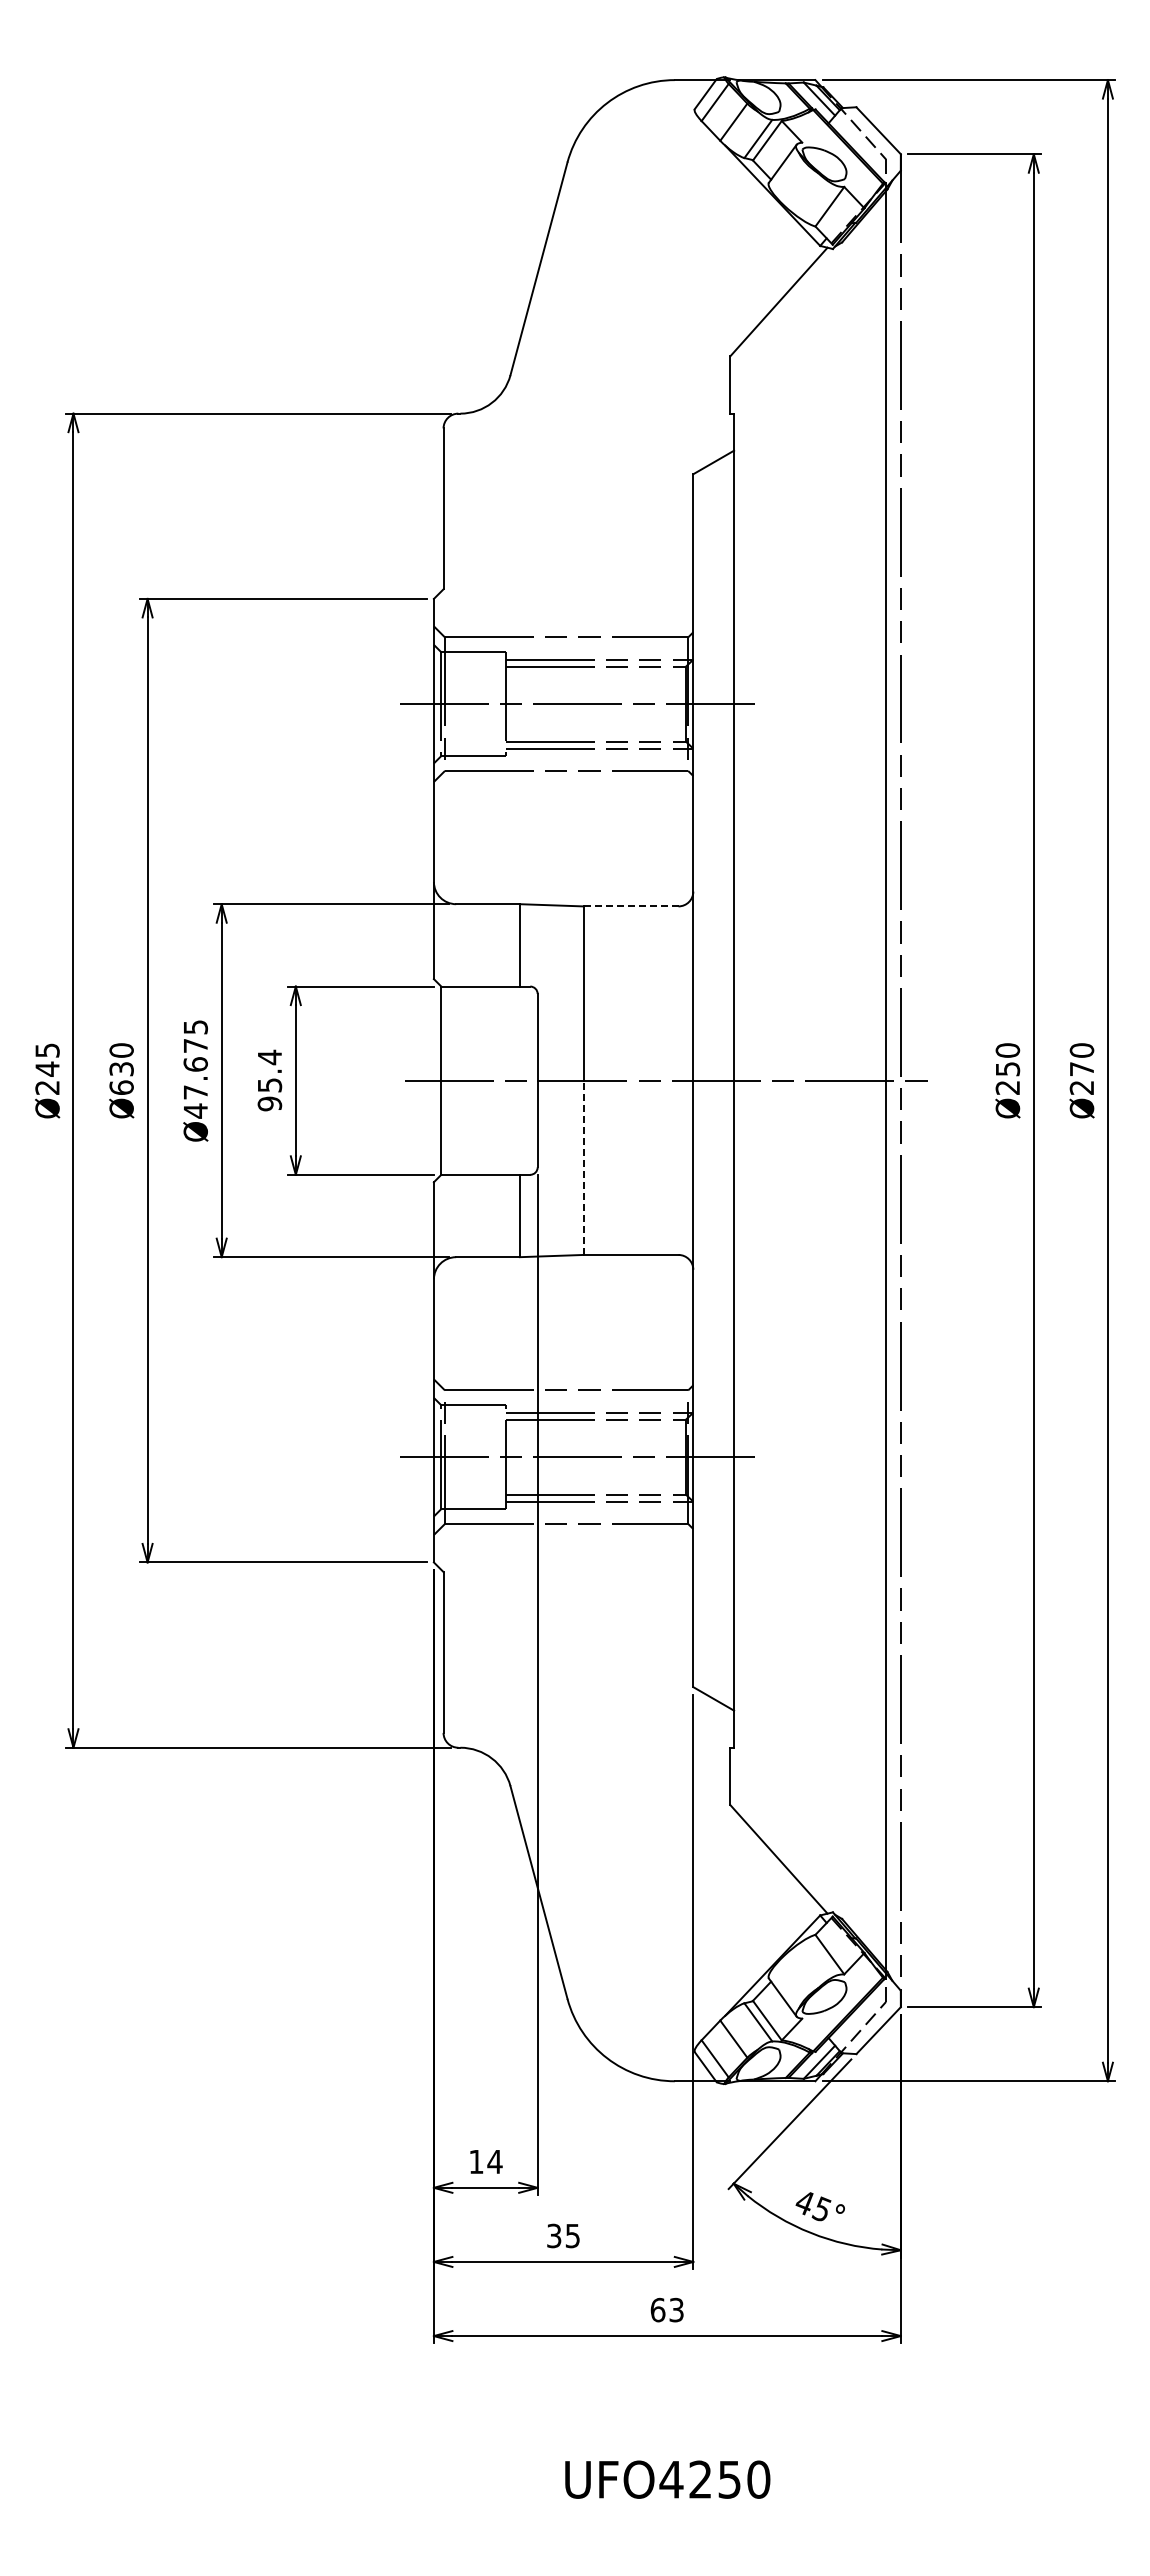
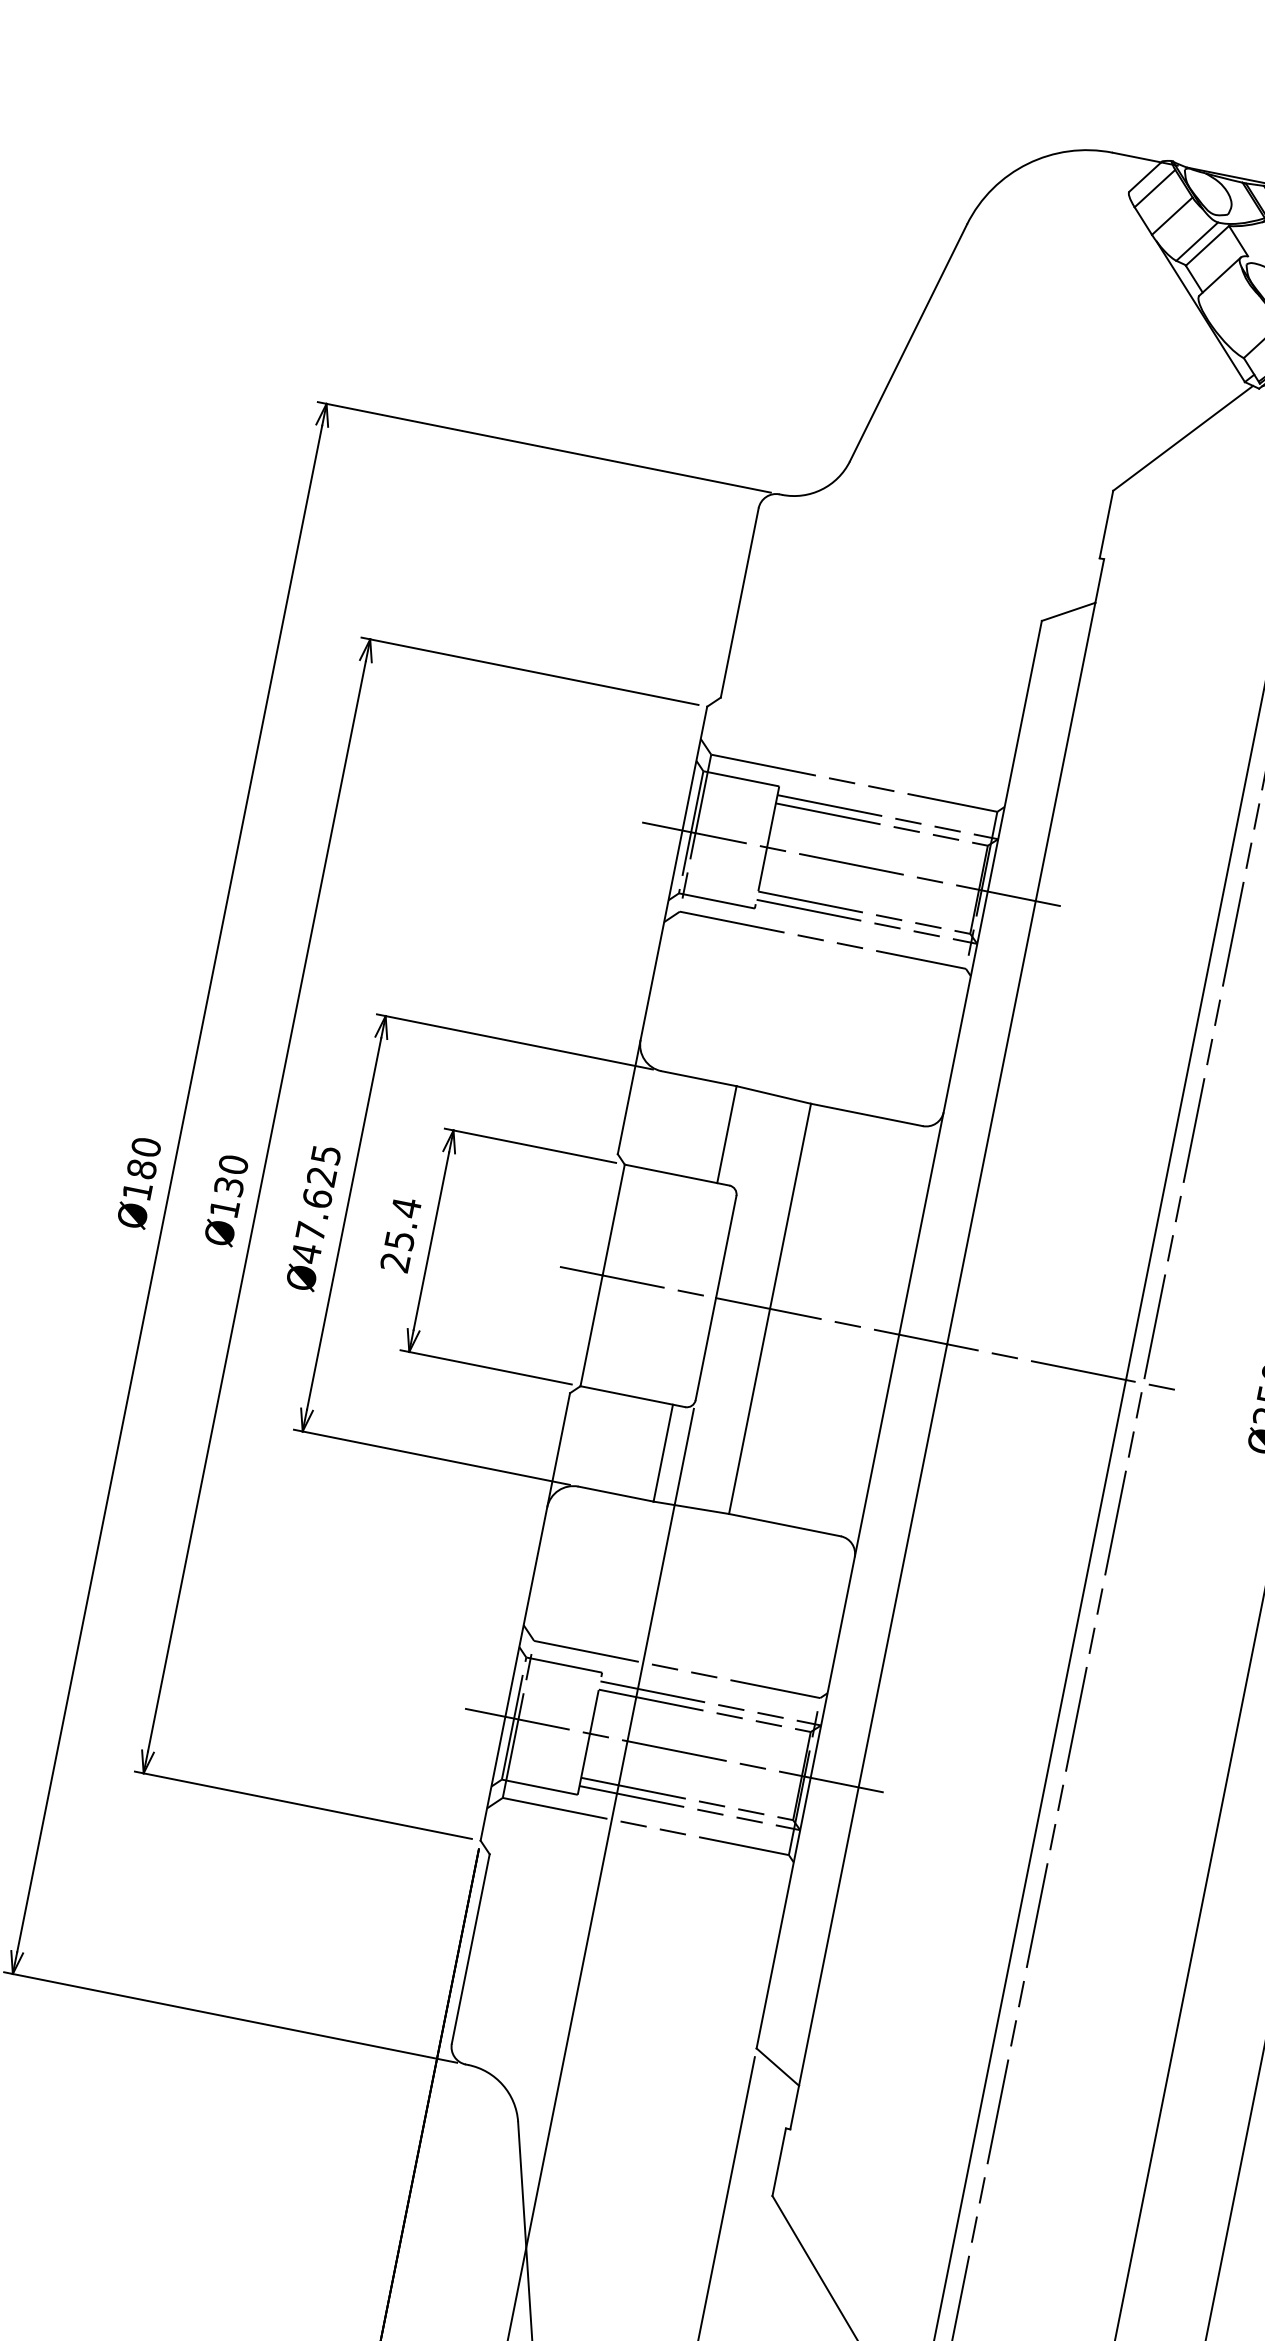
line: (631, 906) -> (867, 1115), dashed -> solid
text: (195, 1045) -> (321, 1176), Ø47.675 -> Ø47.625
text: (47, 1068) -> (142, 1168), Ø245 -> Ø180
text: (121, 1087) -> (224, 1208), Ø630 -> Ø130
text: (269, 1103) -> (395, 1261), 95.4 -> 25.4
line: (583, 1167) -> (749, 1411), dashed -> solid

